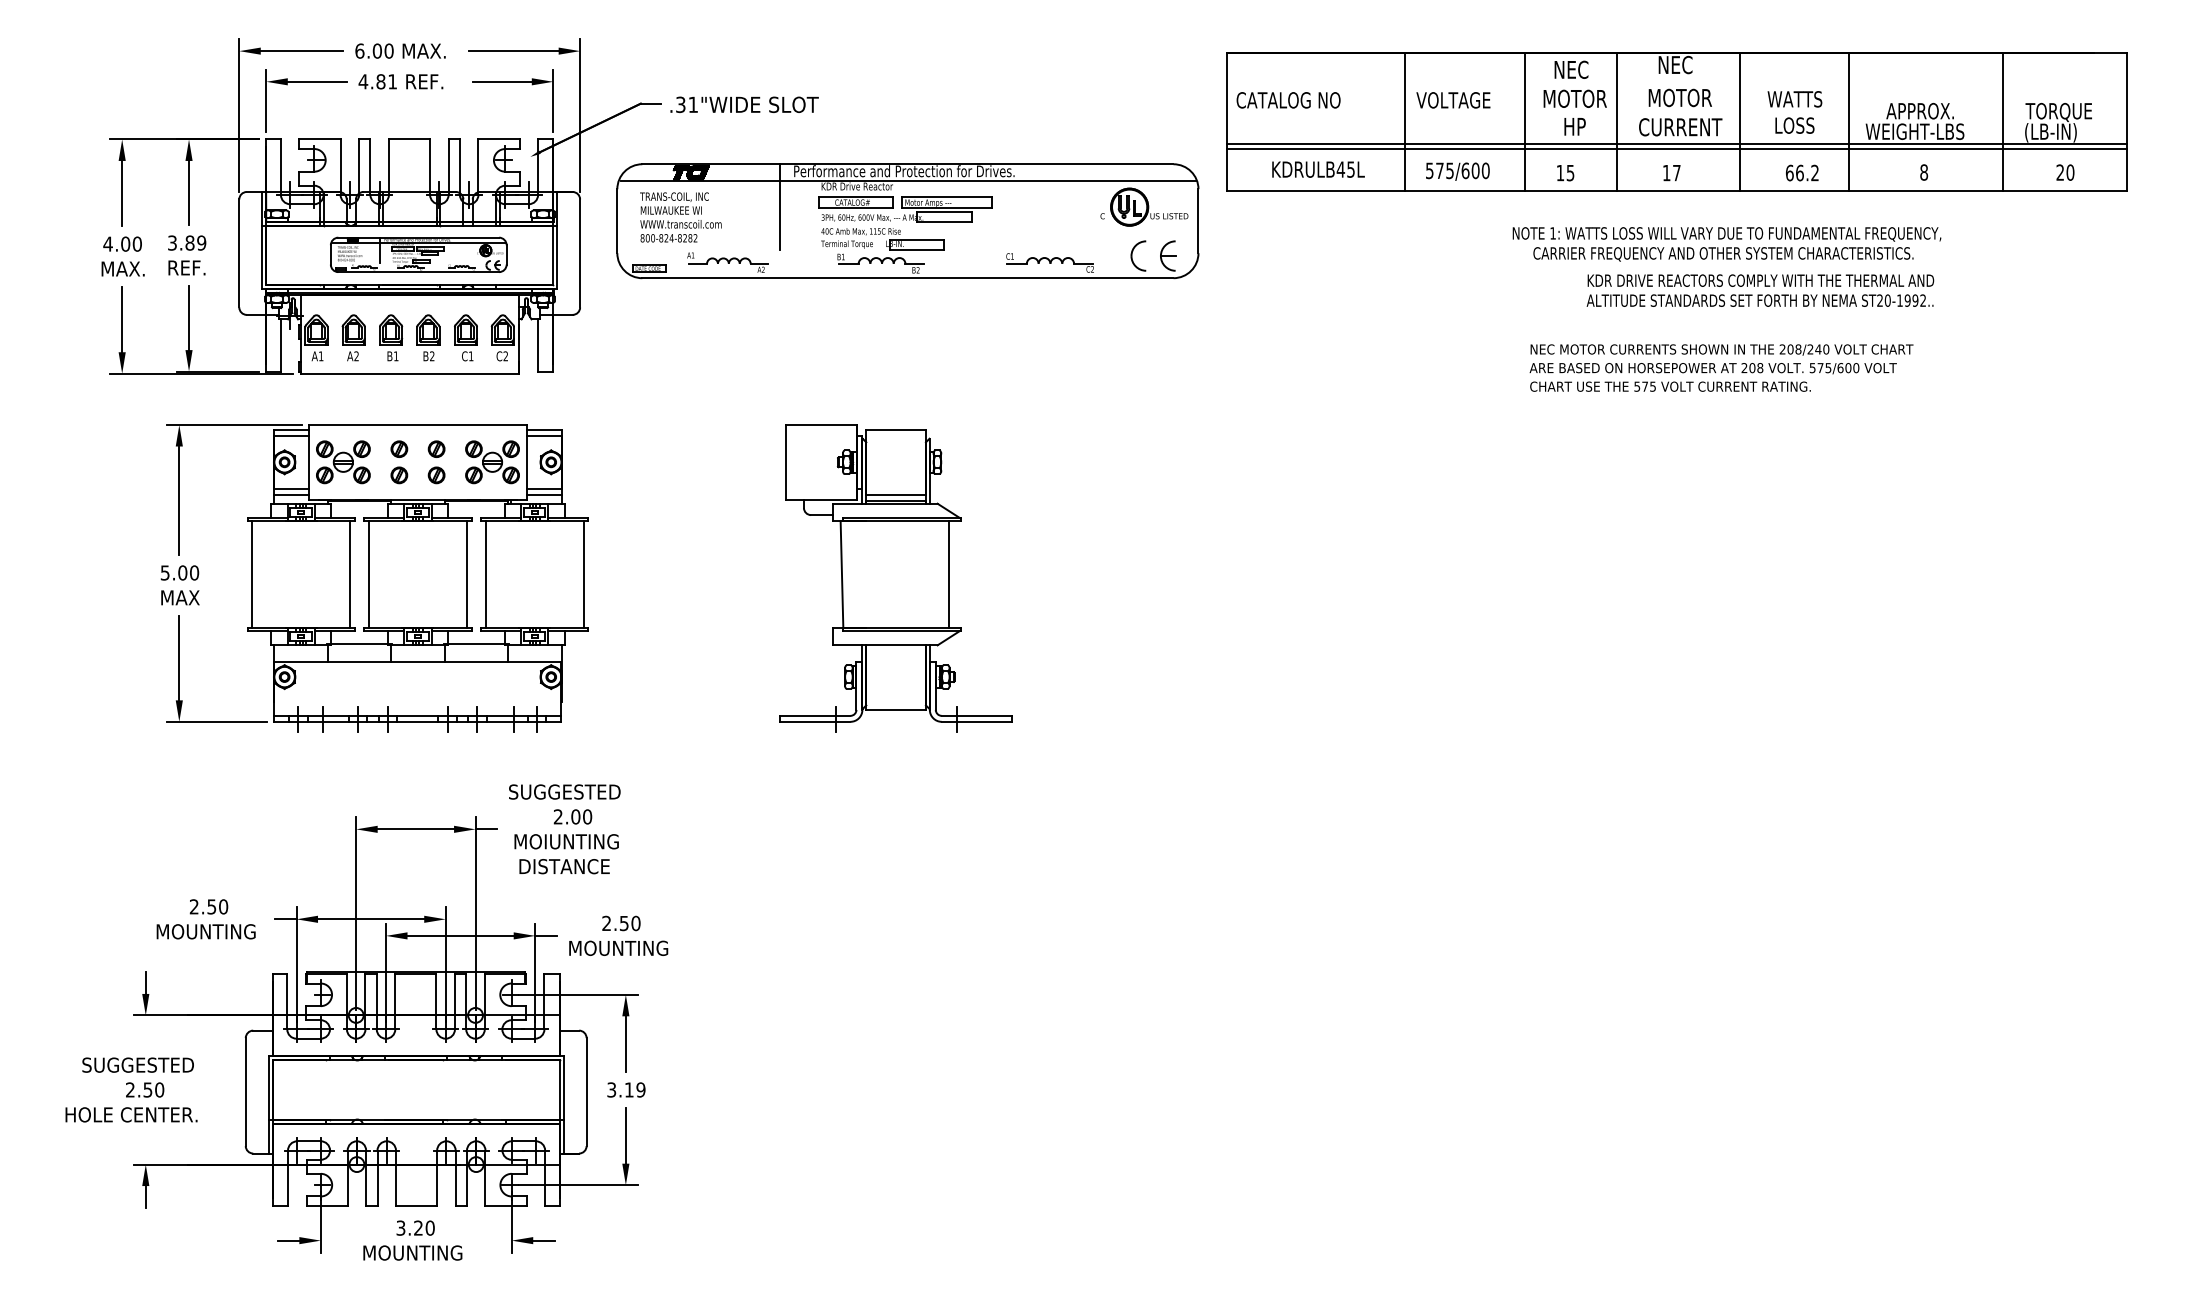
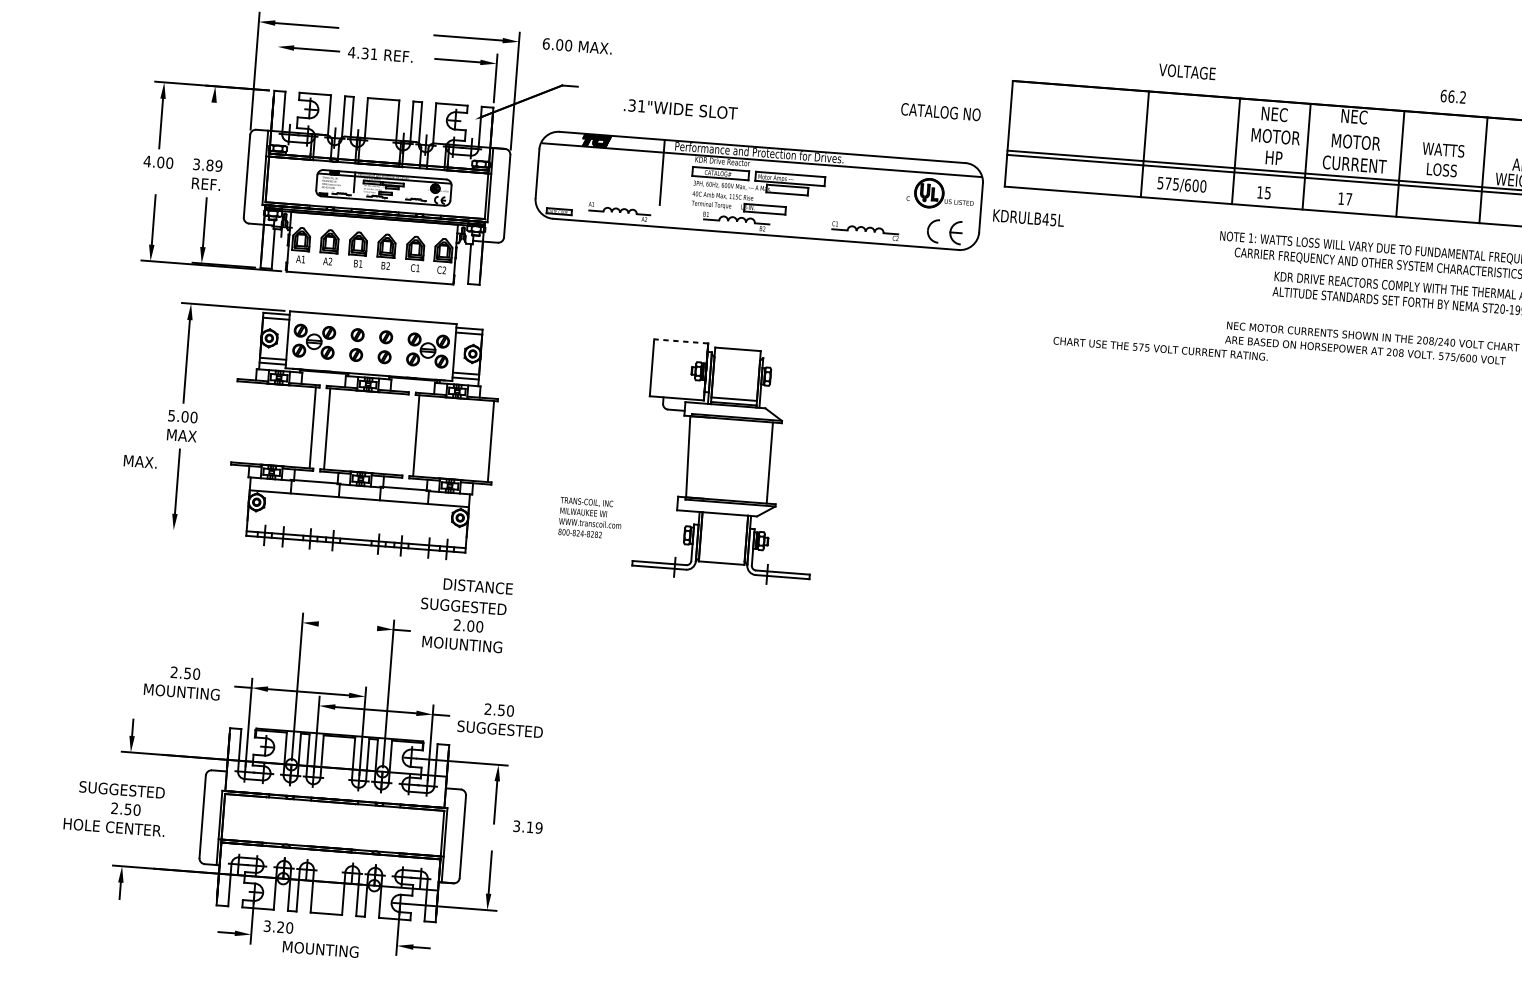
text: (400, 50) -> (577, 45), moved
text: (380, 81) -> (364, 53), 4.81 -> 4.31
line: (266, 100) -> (276, 61), removed
text: (1288, 100) -> (940, 112), moved
text: (1453, 100) -> (1187, 72), moved
text: (744, 104) -> (680, 109), moved
text: (1318, 169) -> (1028, 218), moved
text: (1802, 172) -> (1453, 96), moved
line: (189, 192) -> (212, 126), removed
text: (680, 217) -> (590, 518), moved
text: (122, 268) -> (139, 461), moved
text: (1670, 386) -> (1160, 348), moved
line: (820, 425) -> (680, 341), solid -> dashed
line: (252, 574) -> (238, 422), removed
line: (466, 574) -> (401, 434), removed
line: (217, 721) -> (202, 532), removed
line: (415, 829) -> (347, 626), removed
text: (564, 866) -> (478, 586), moved
text: (624, 947) -> (500, 728), MOUNTING -> SUGGESTED
text: (626, 1089) -> (528, 826), moved
text: (415, 1227) -> (278, 926), moved

